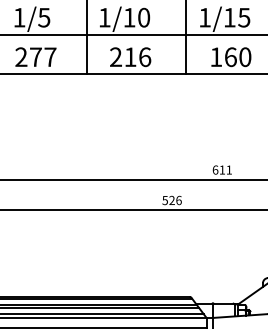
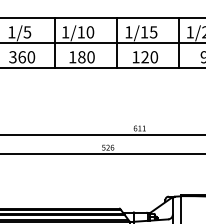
text: (36, 57) -> (22, 57), 277 -> 360
text: (129, 57) -> (81, 57), 216 -> 180
text: (229, 57) -> (144, 57), 160 -> 120

